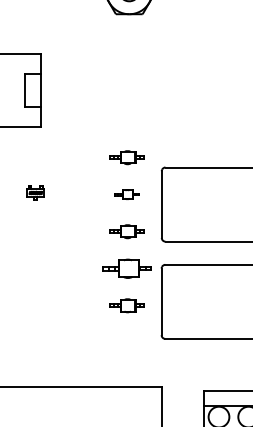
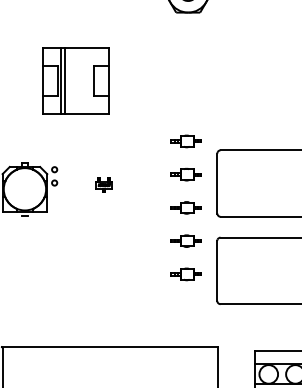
part: (34, 192) -> (103, 184), moved
part: (126, 194) -> (185, 174), size x1.43
part: (126, 267) -> (185, 240), size x0.71

